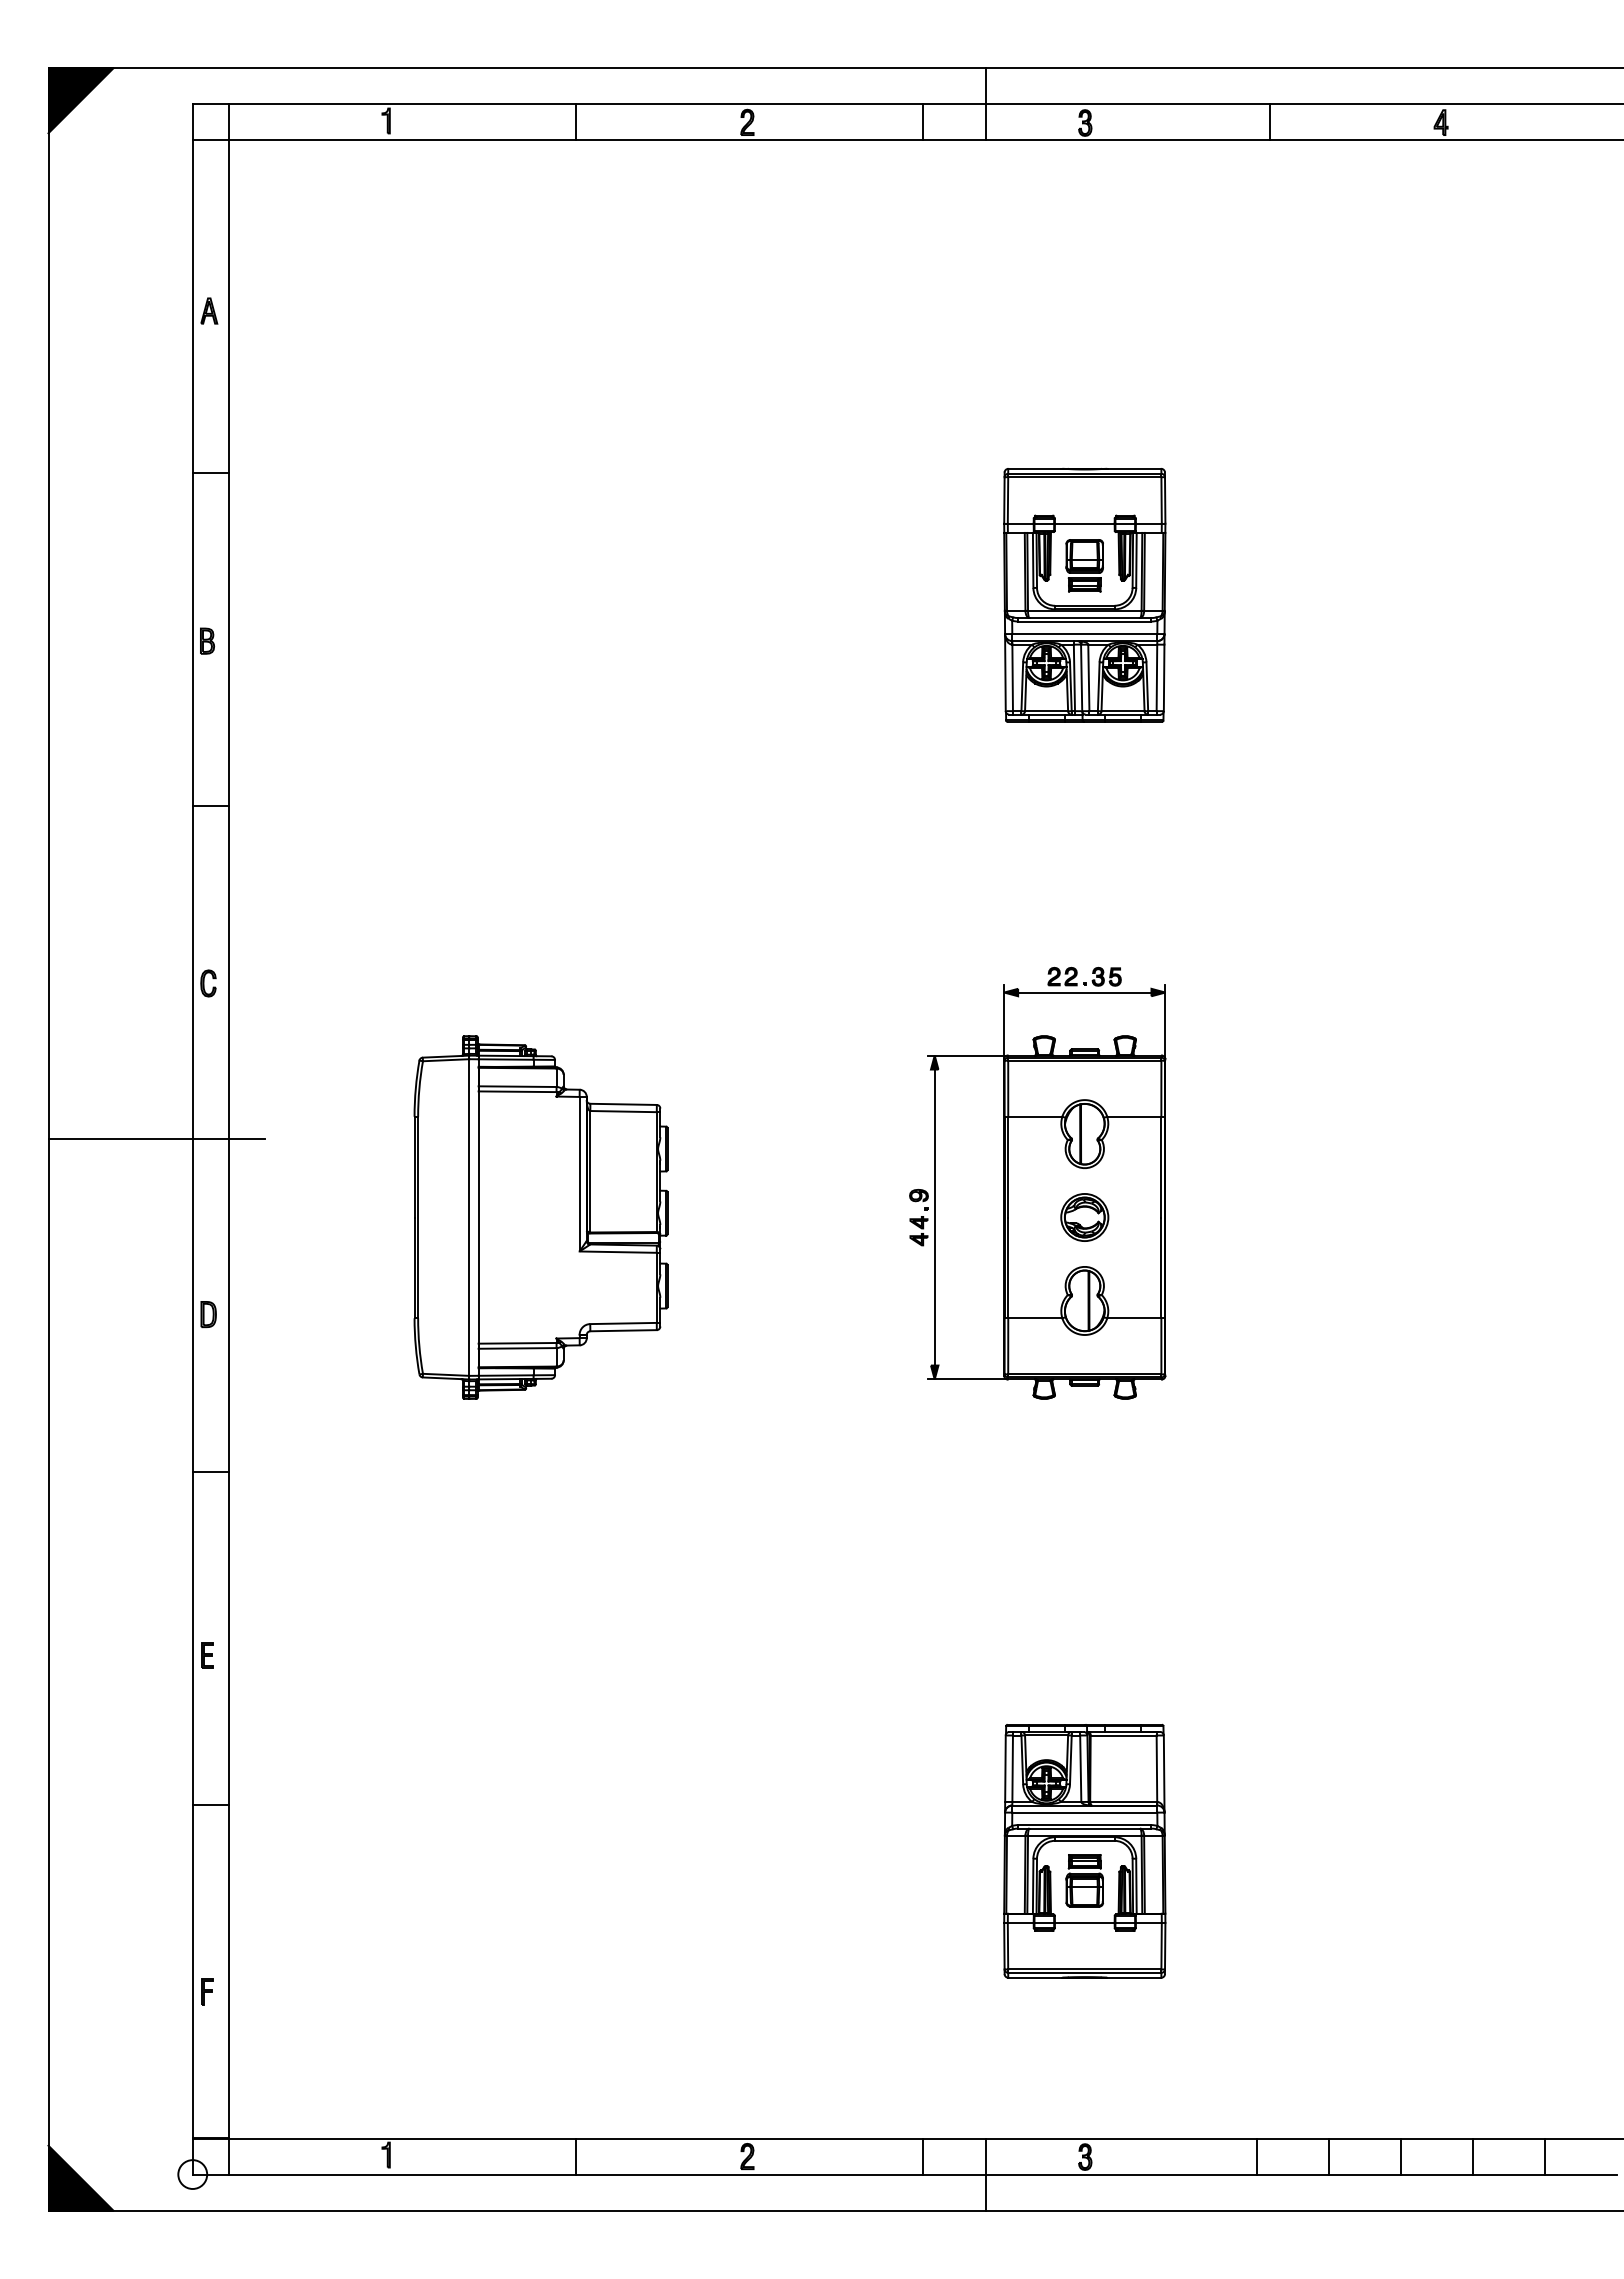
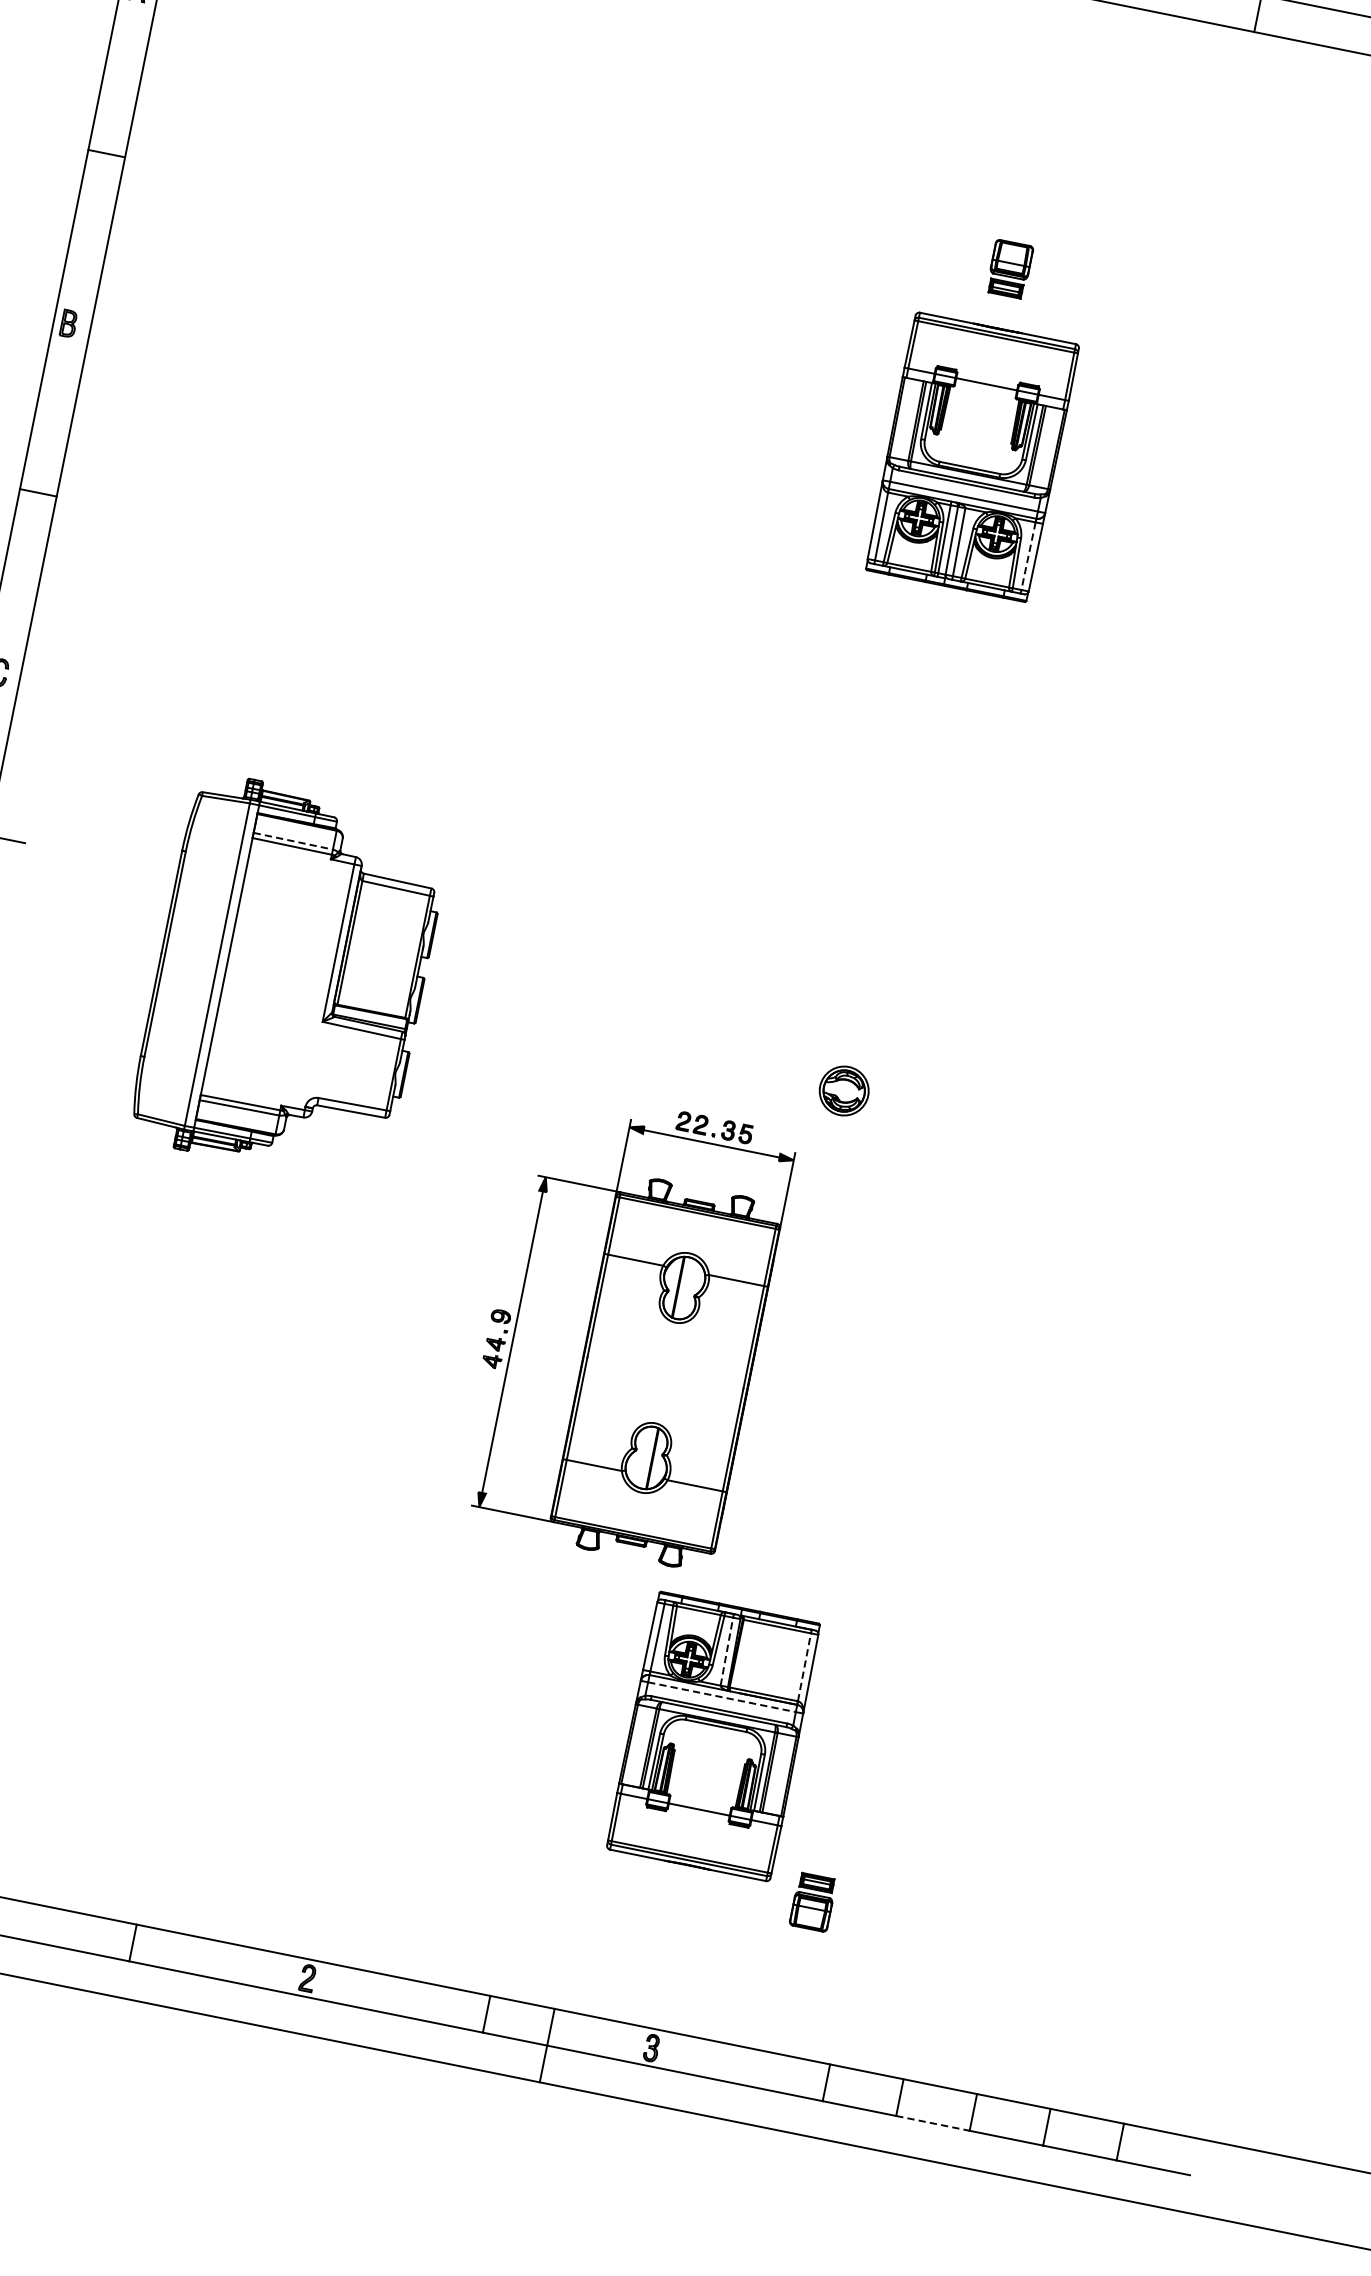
part: (1084, 565) -> (1009, 268), moved
line: (1156, 678) -> (1027, 556), solid -> dashed
line: (517, 1086) -> (293, 841), solid -> dashed
part: (1037, 1182) -> (624, 1327), moved
line: (1080, 1768) -> (726, 1651), solid -> dashed
line: (1156, 1768) -> (804, 1666), solid -> dashed
line: (1084, 1812) -> (721, 1697), solid -> dashed
part: (1084, 1880) -> (812, 1901), moved
line: (1365, 2174) -> (933, 2123), solid -> dashed

